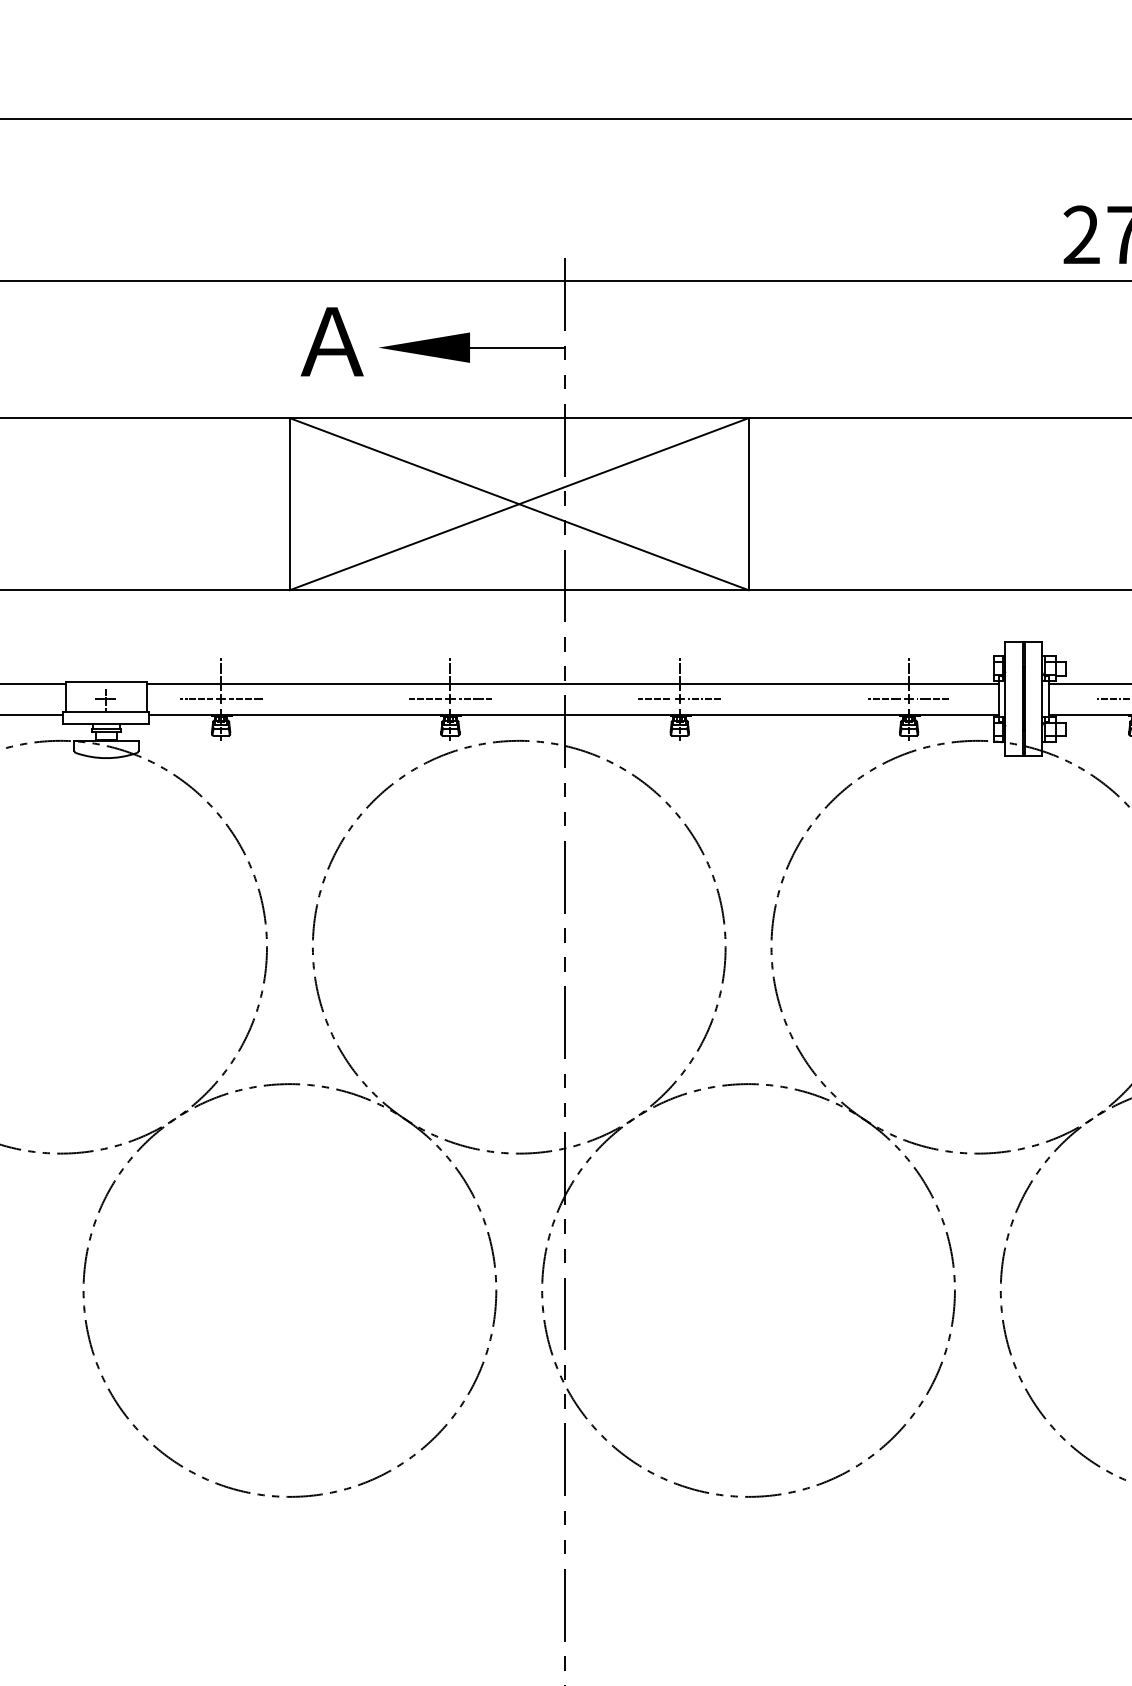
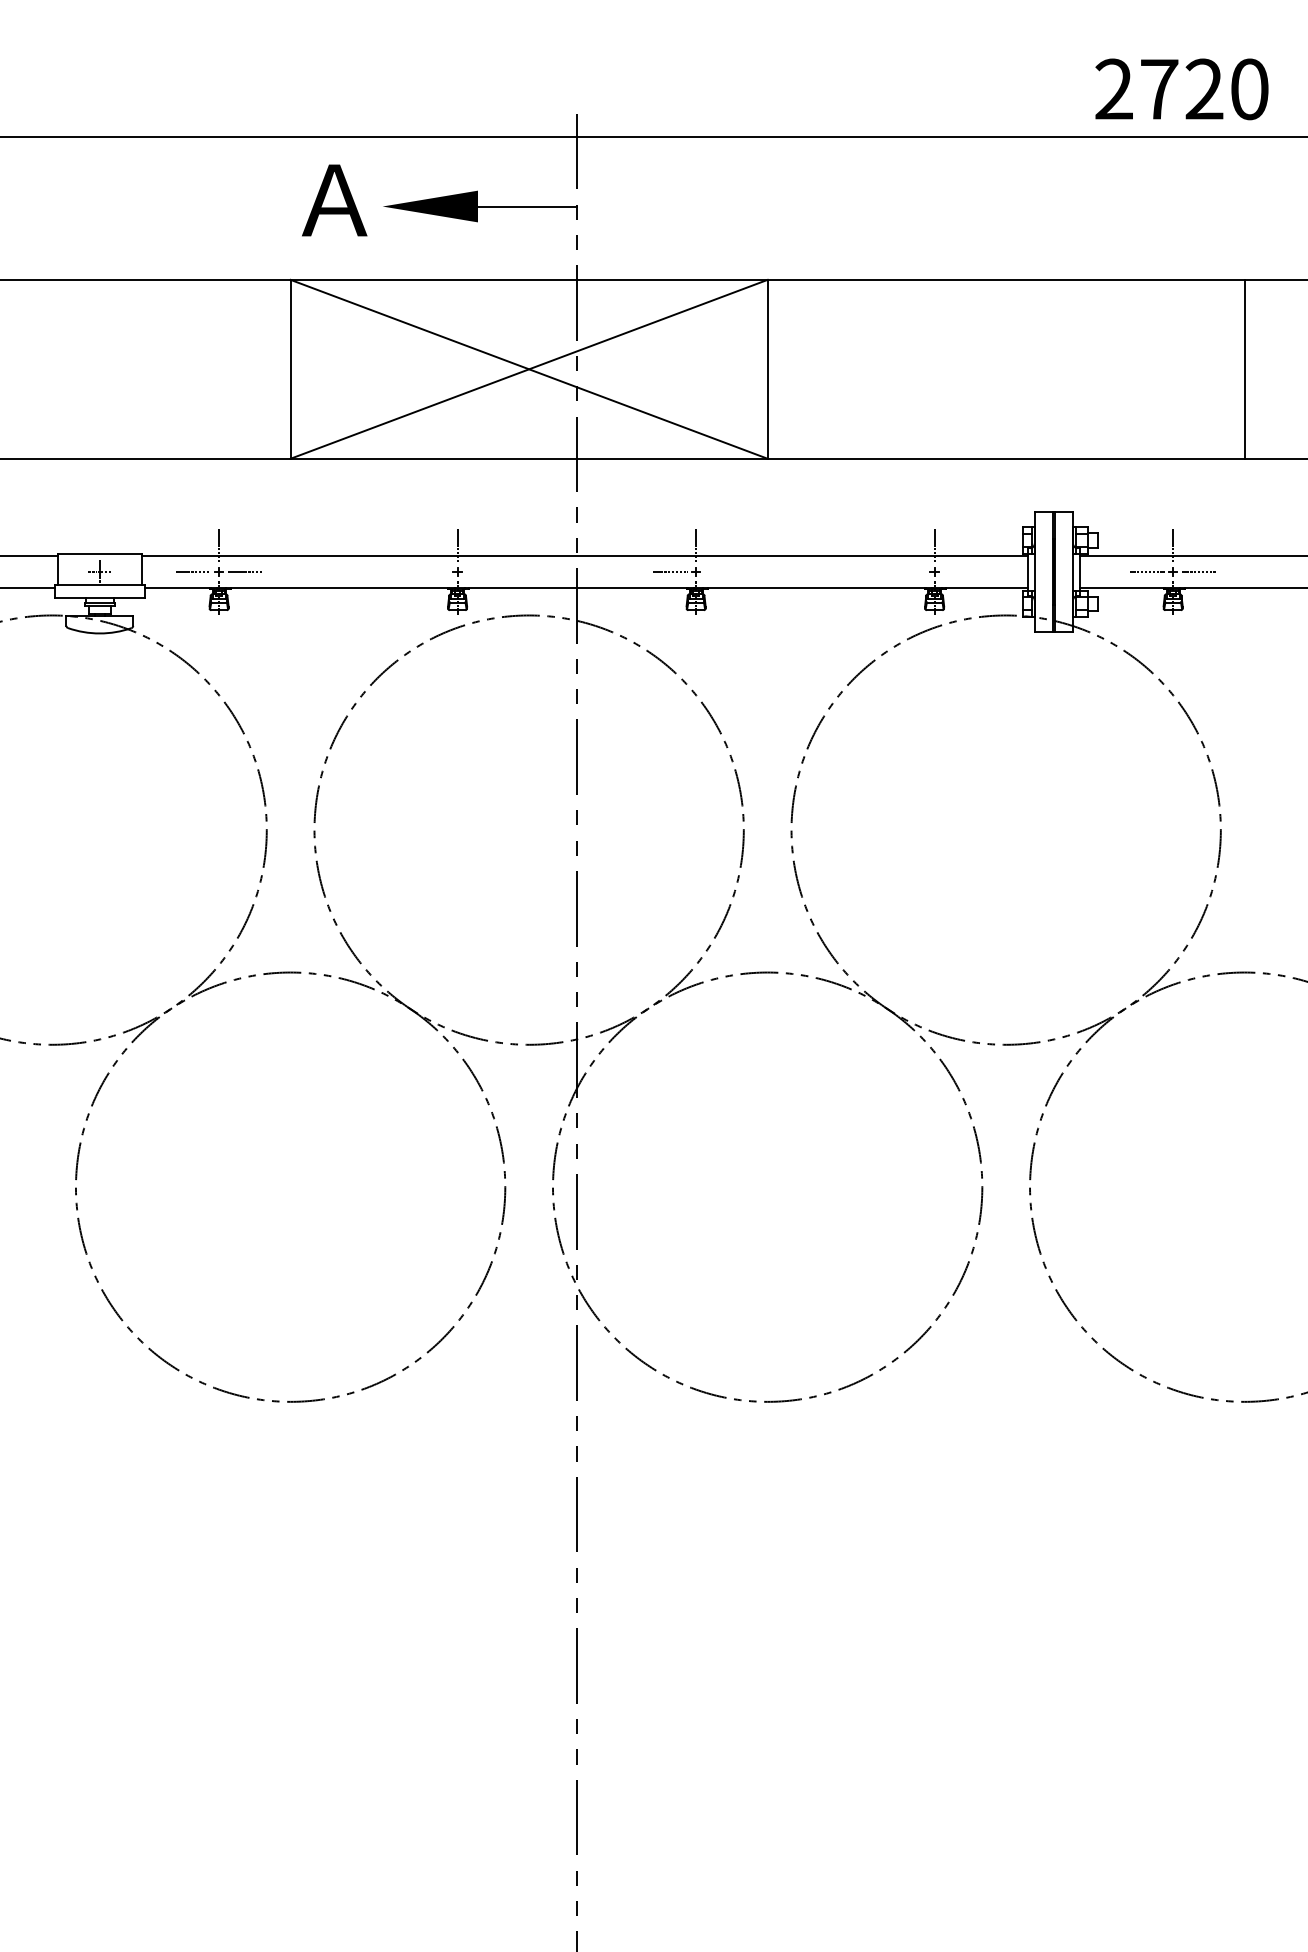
line: (425, 699) -> (431, 572), removed
line: (475, 699) -> (483, 572), removed
line: (704, 699) -> (721, 572), removed
line: (883, 699) -> (908, 572), removed
line: (933, 699) -> (960, 572), removed

